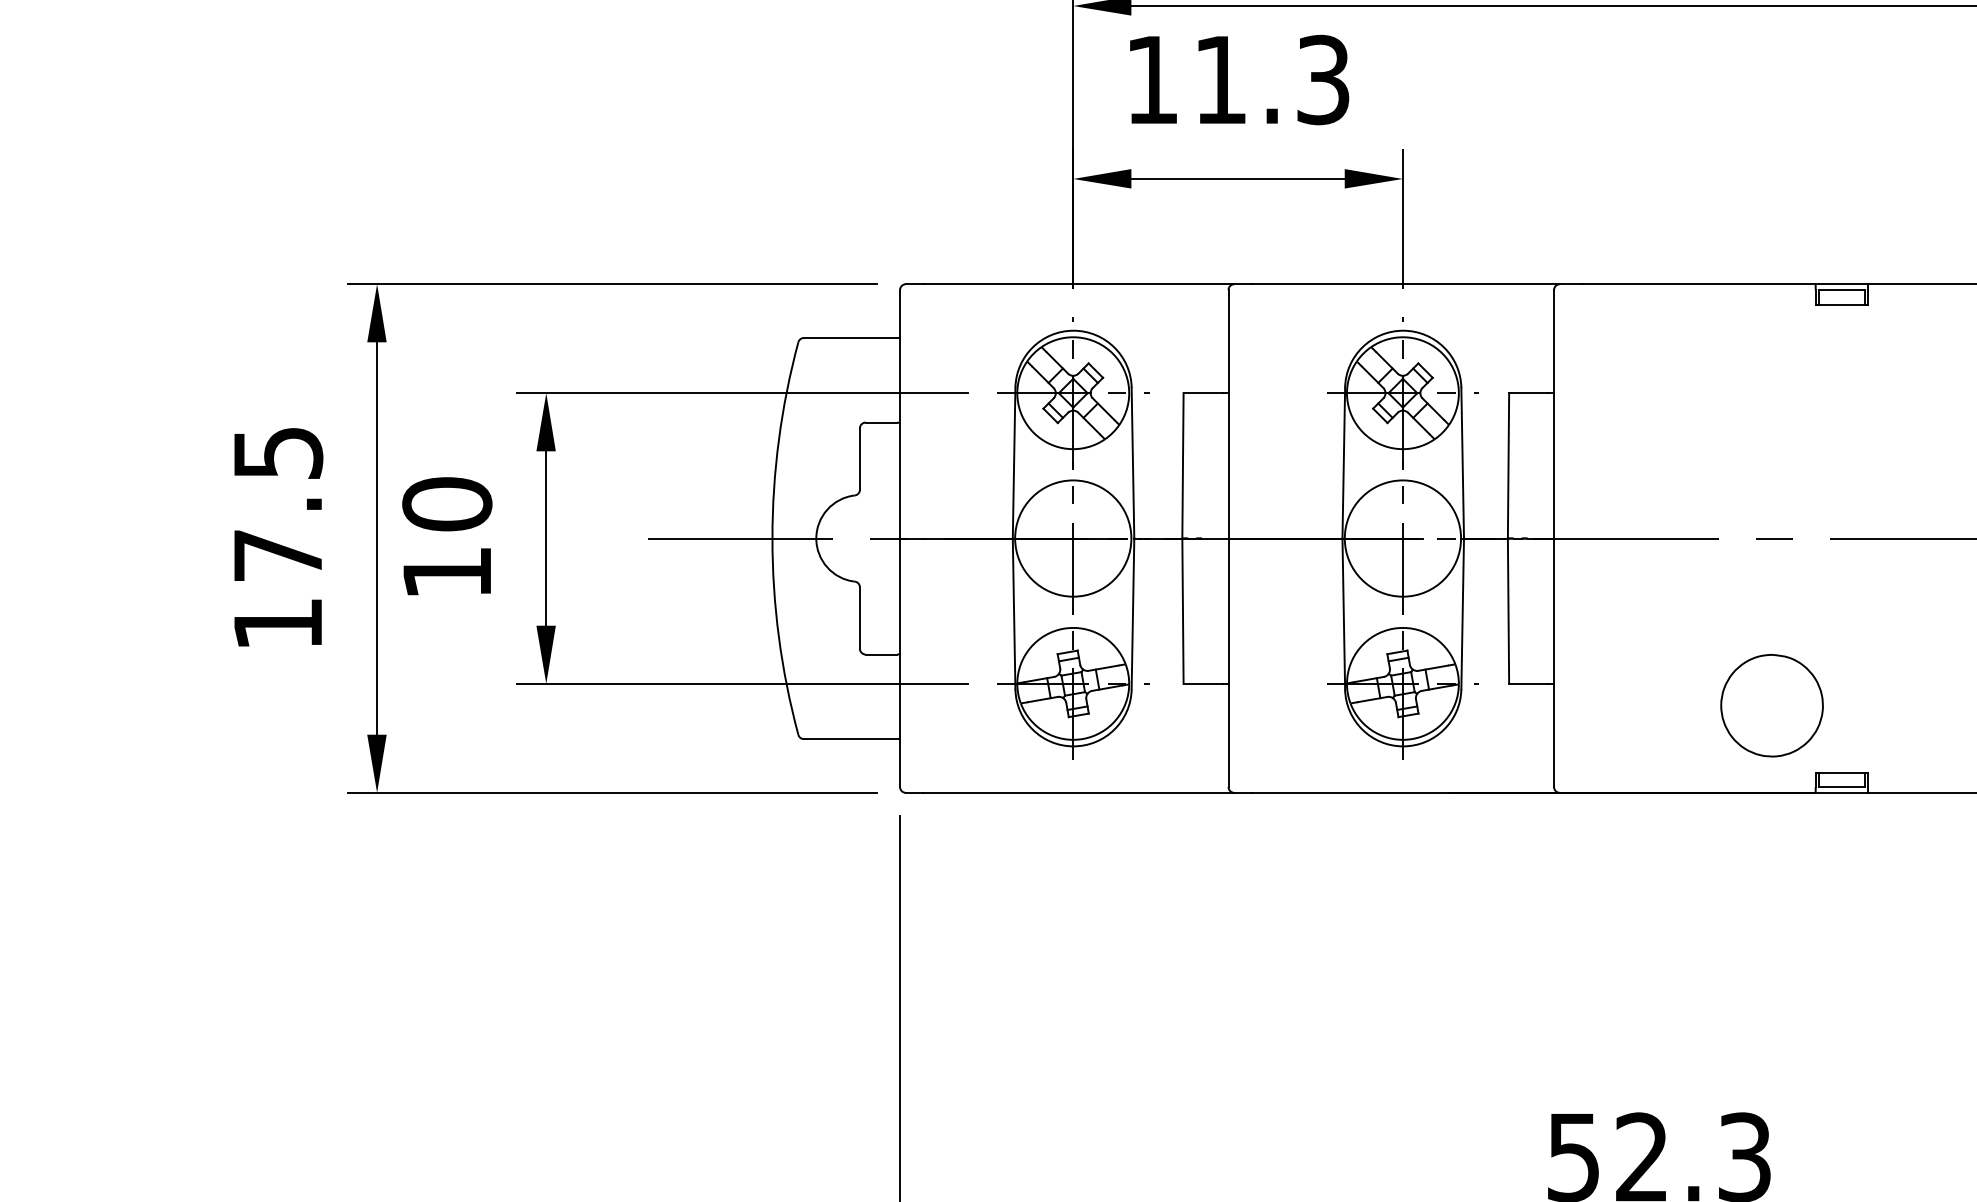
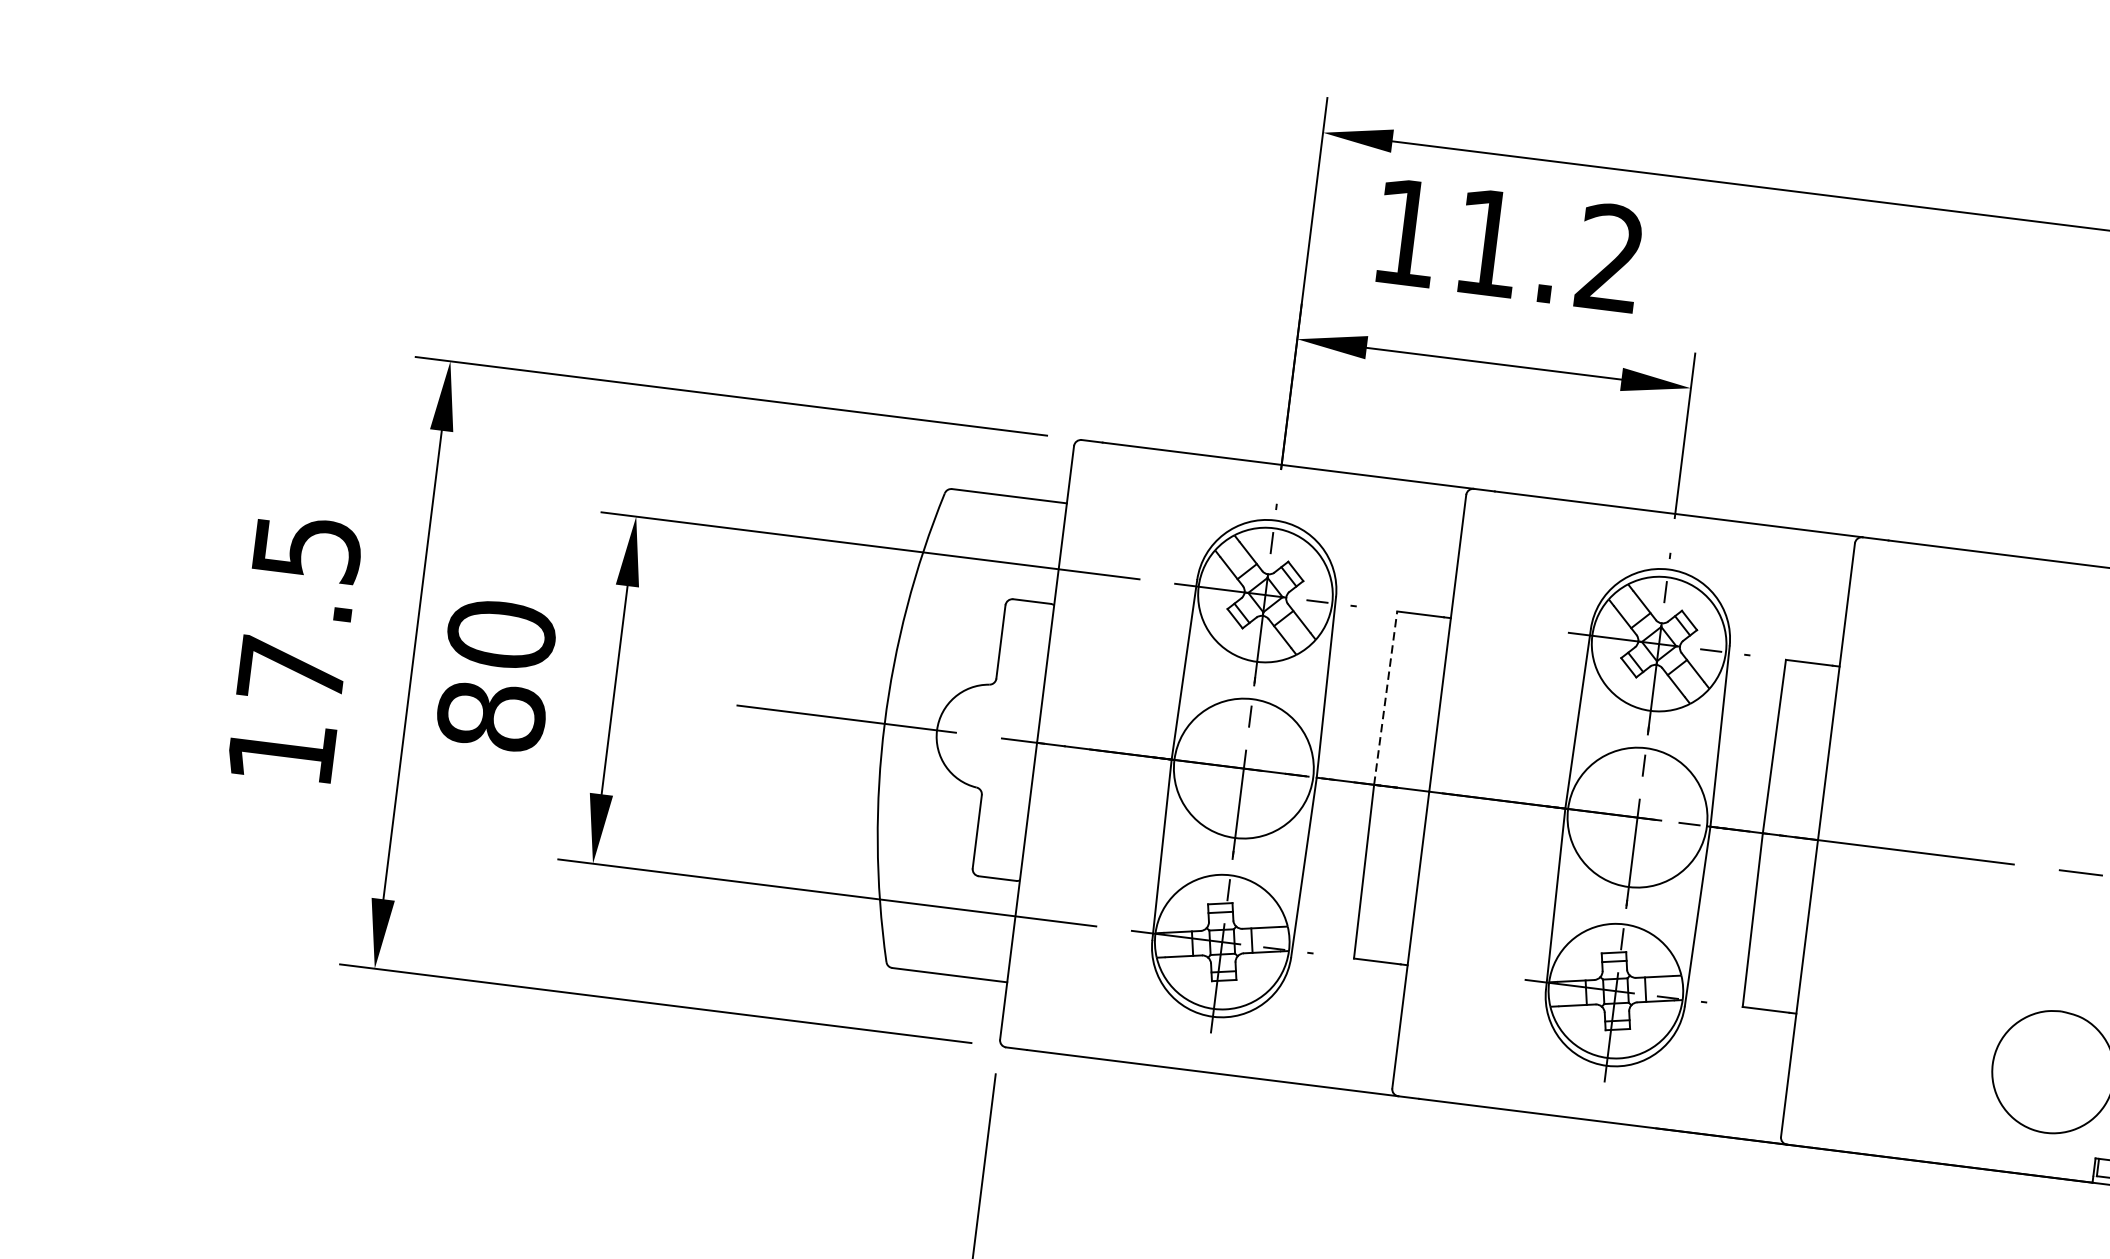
text: (1323, 80) -> (1610, 258), 11.3 -> 11.2
line: (1182, 465) -> (1385, 697), solid -> dashed
text: (447, 572) -> (491, 716), 10 -> 80

